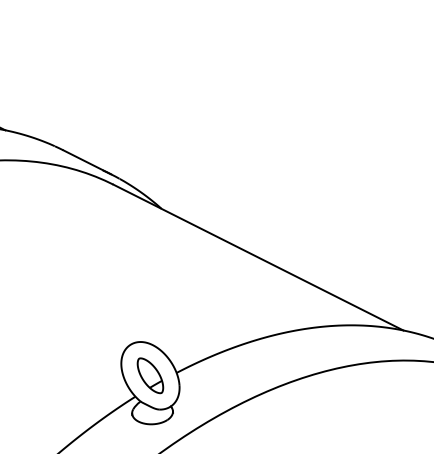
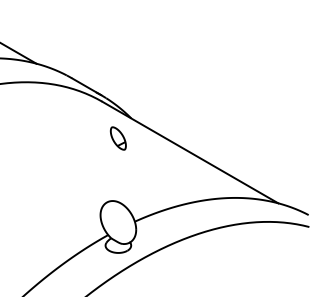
part: (149, 375) -> (117, 138), moved

